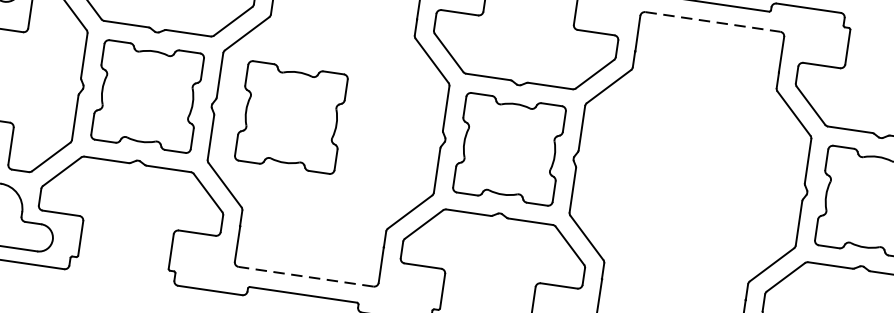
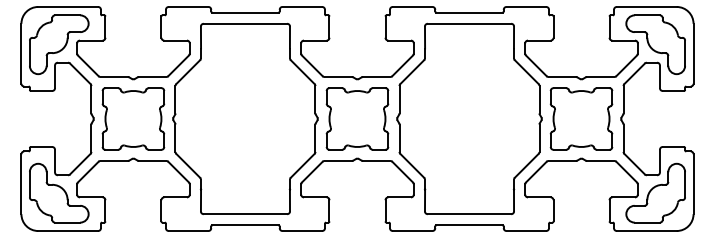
line: (712, 21) -> (469, 23), dashed -> solid
part: (291, 116) -> (222, 118), removed
line: (306, 277) -> (245, 214), dashed -> solid

